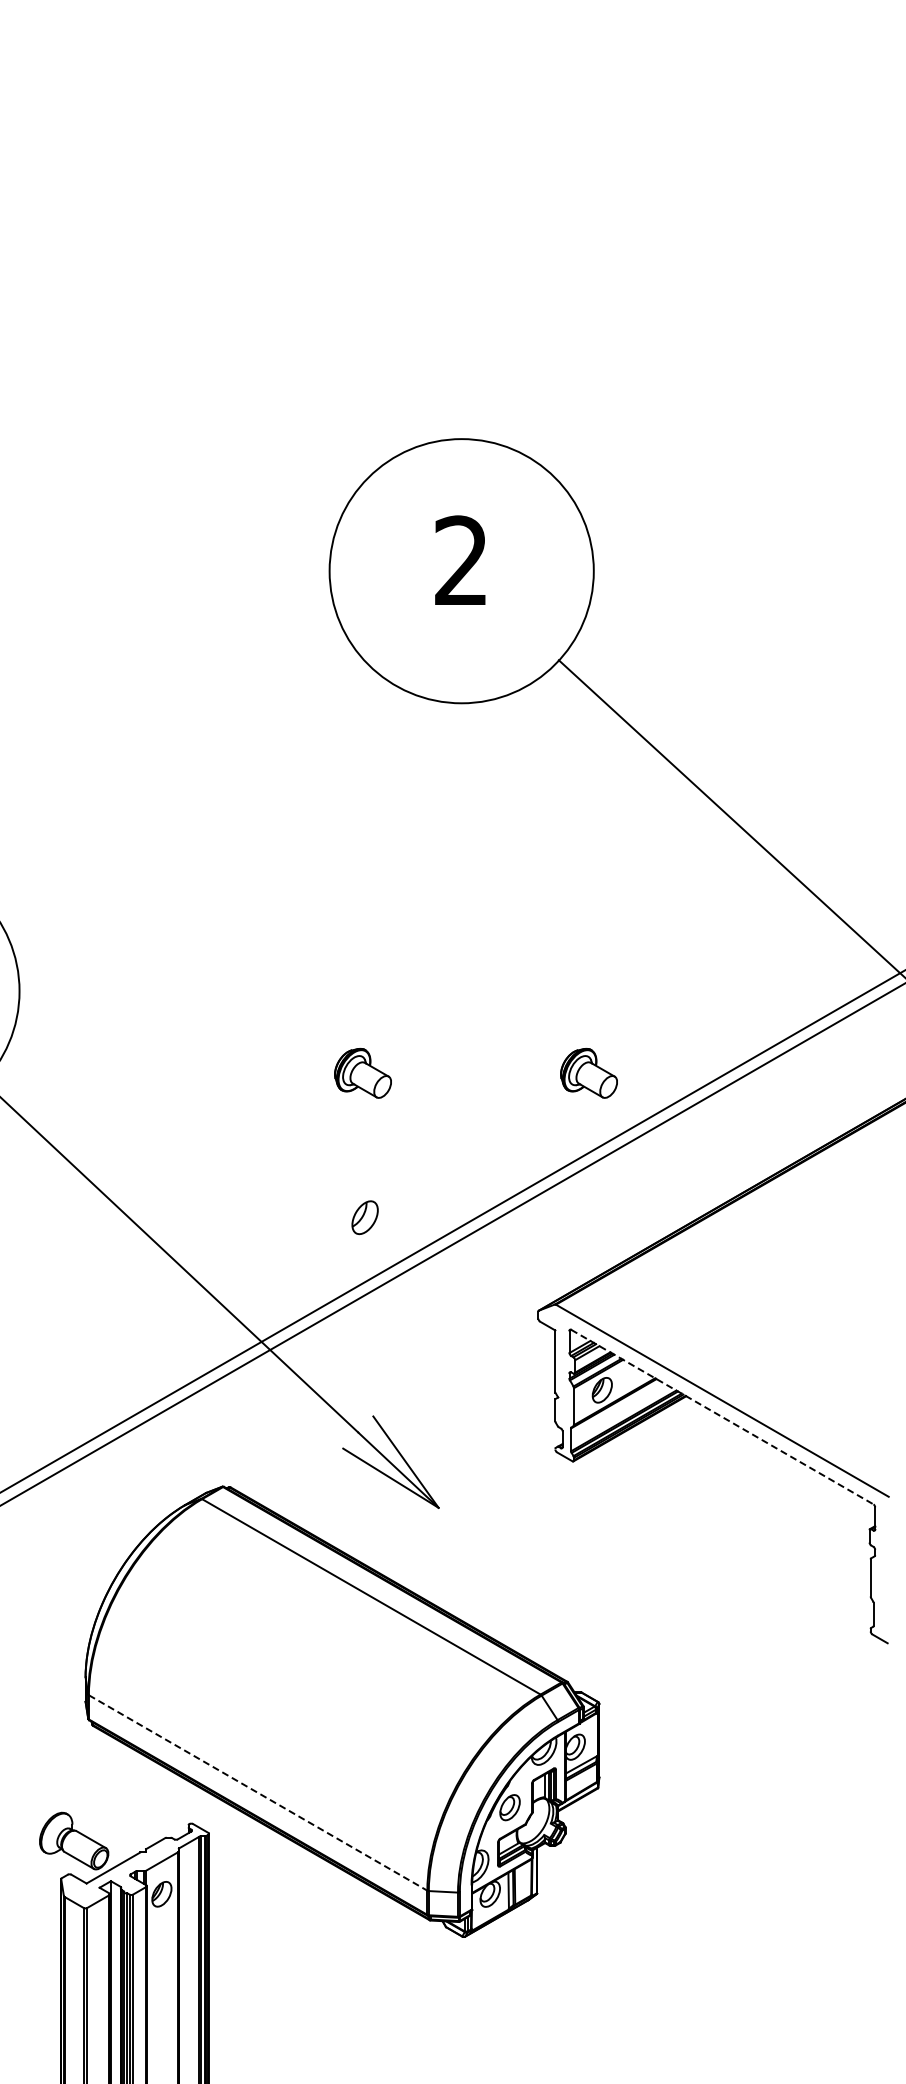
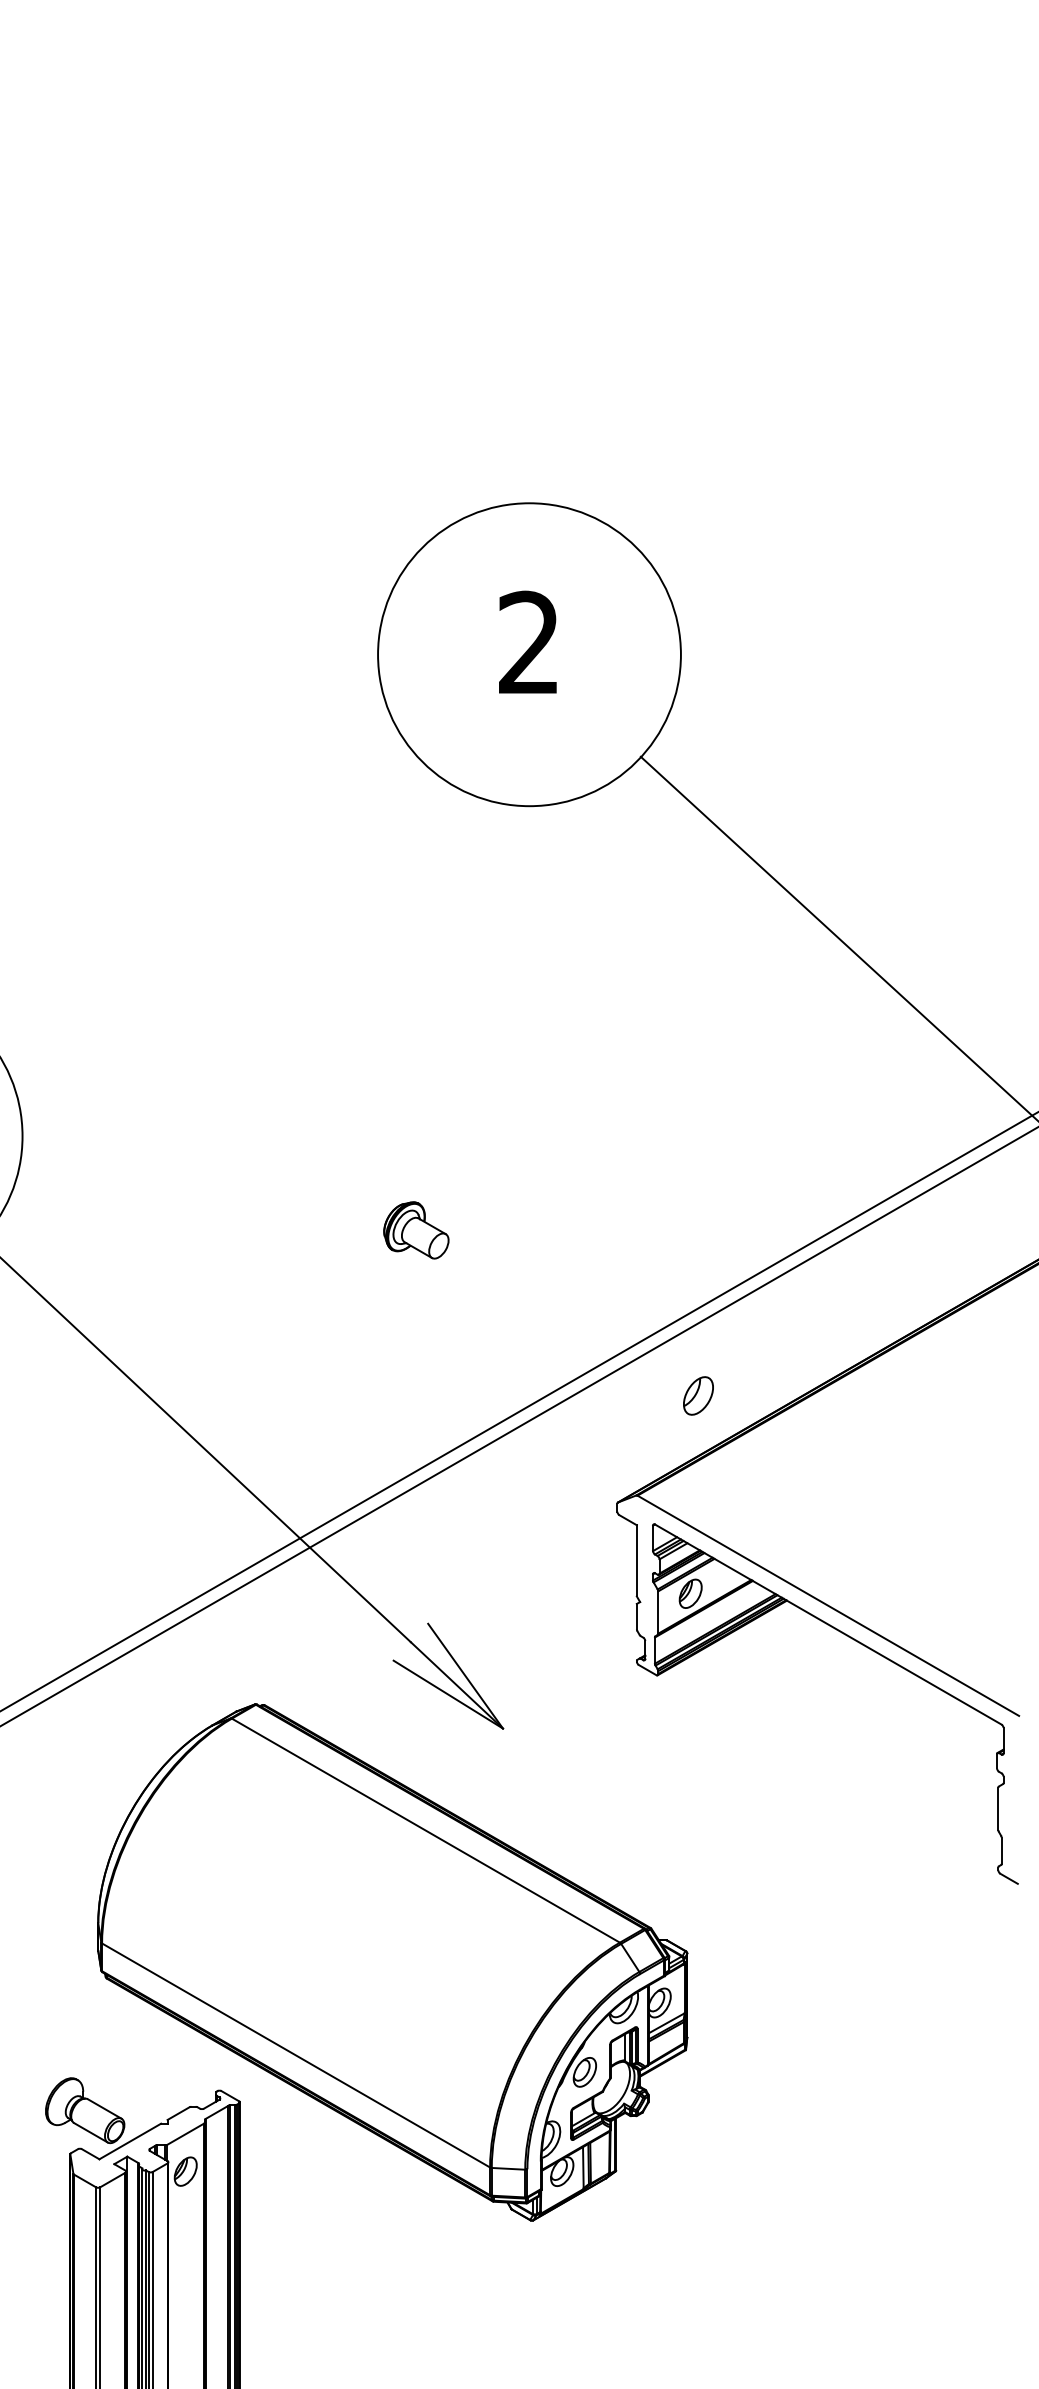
part: (588, 1073) -> (674, 1230), removed
part: (364, 1217) -> (697, 1395), moved
line: (722, 1417) -> (828, 1625), dashed -> solid
line: (258, 1793) -> (296, 2056), dashed -> solid

